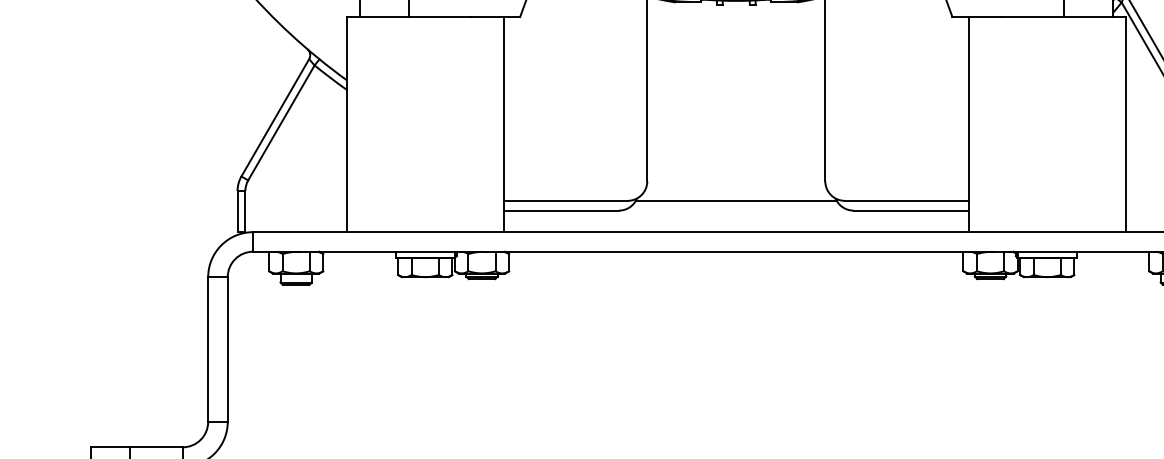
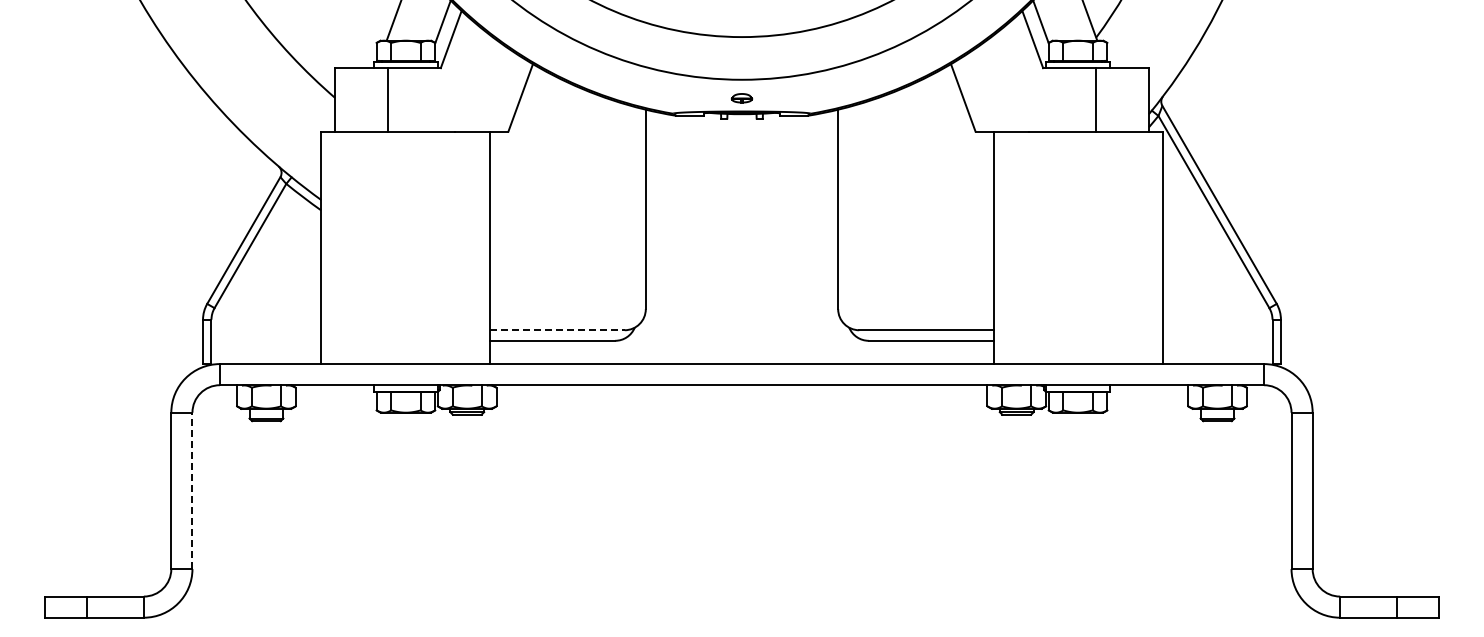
line: (566, 201) -> (558, 330), solid -> dashed
line: (735, 201) -> (741, 330), removed
line: (227, 349) -> (192, 490), solid -> dashed

